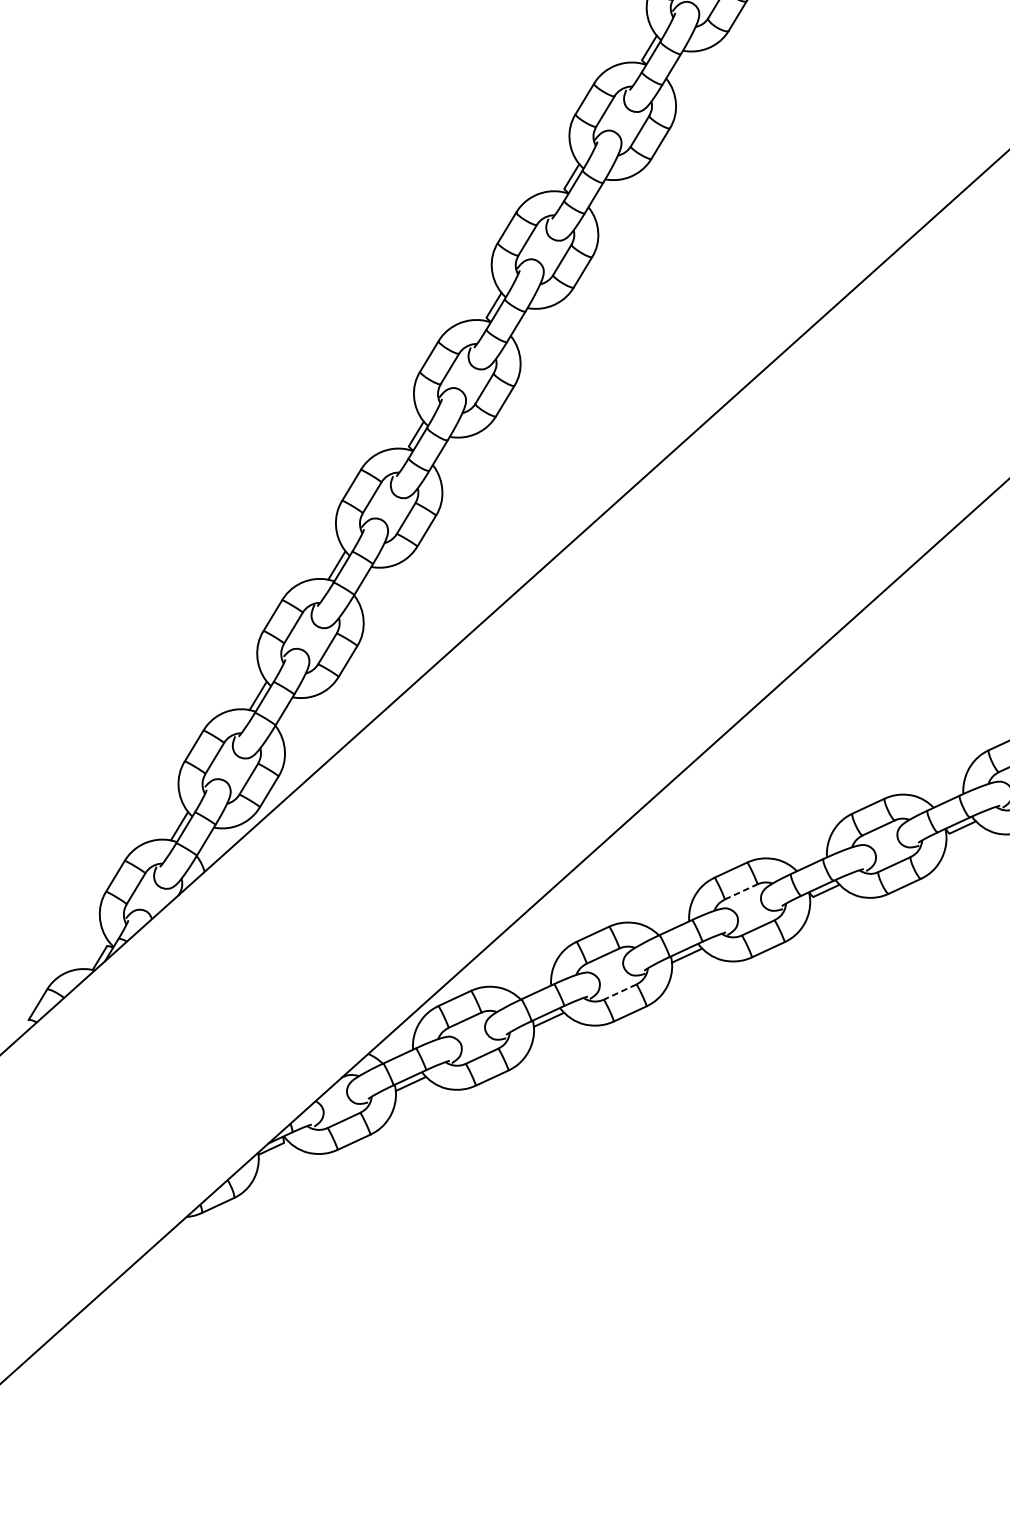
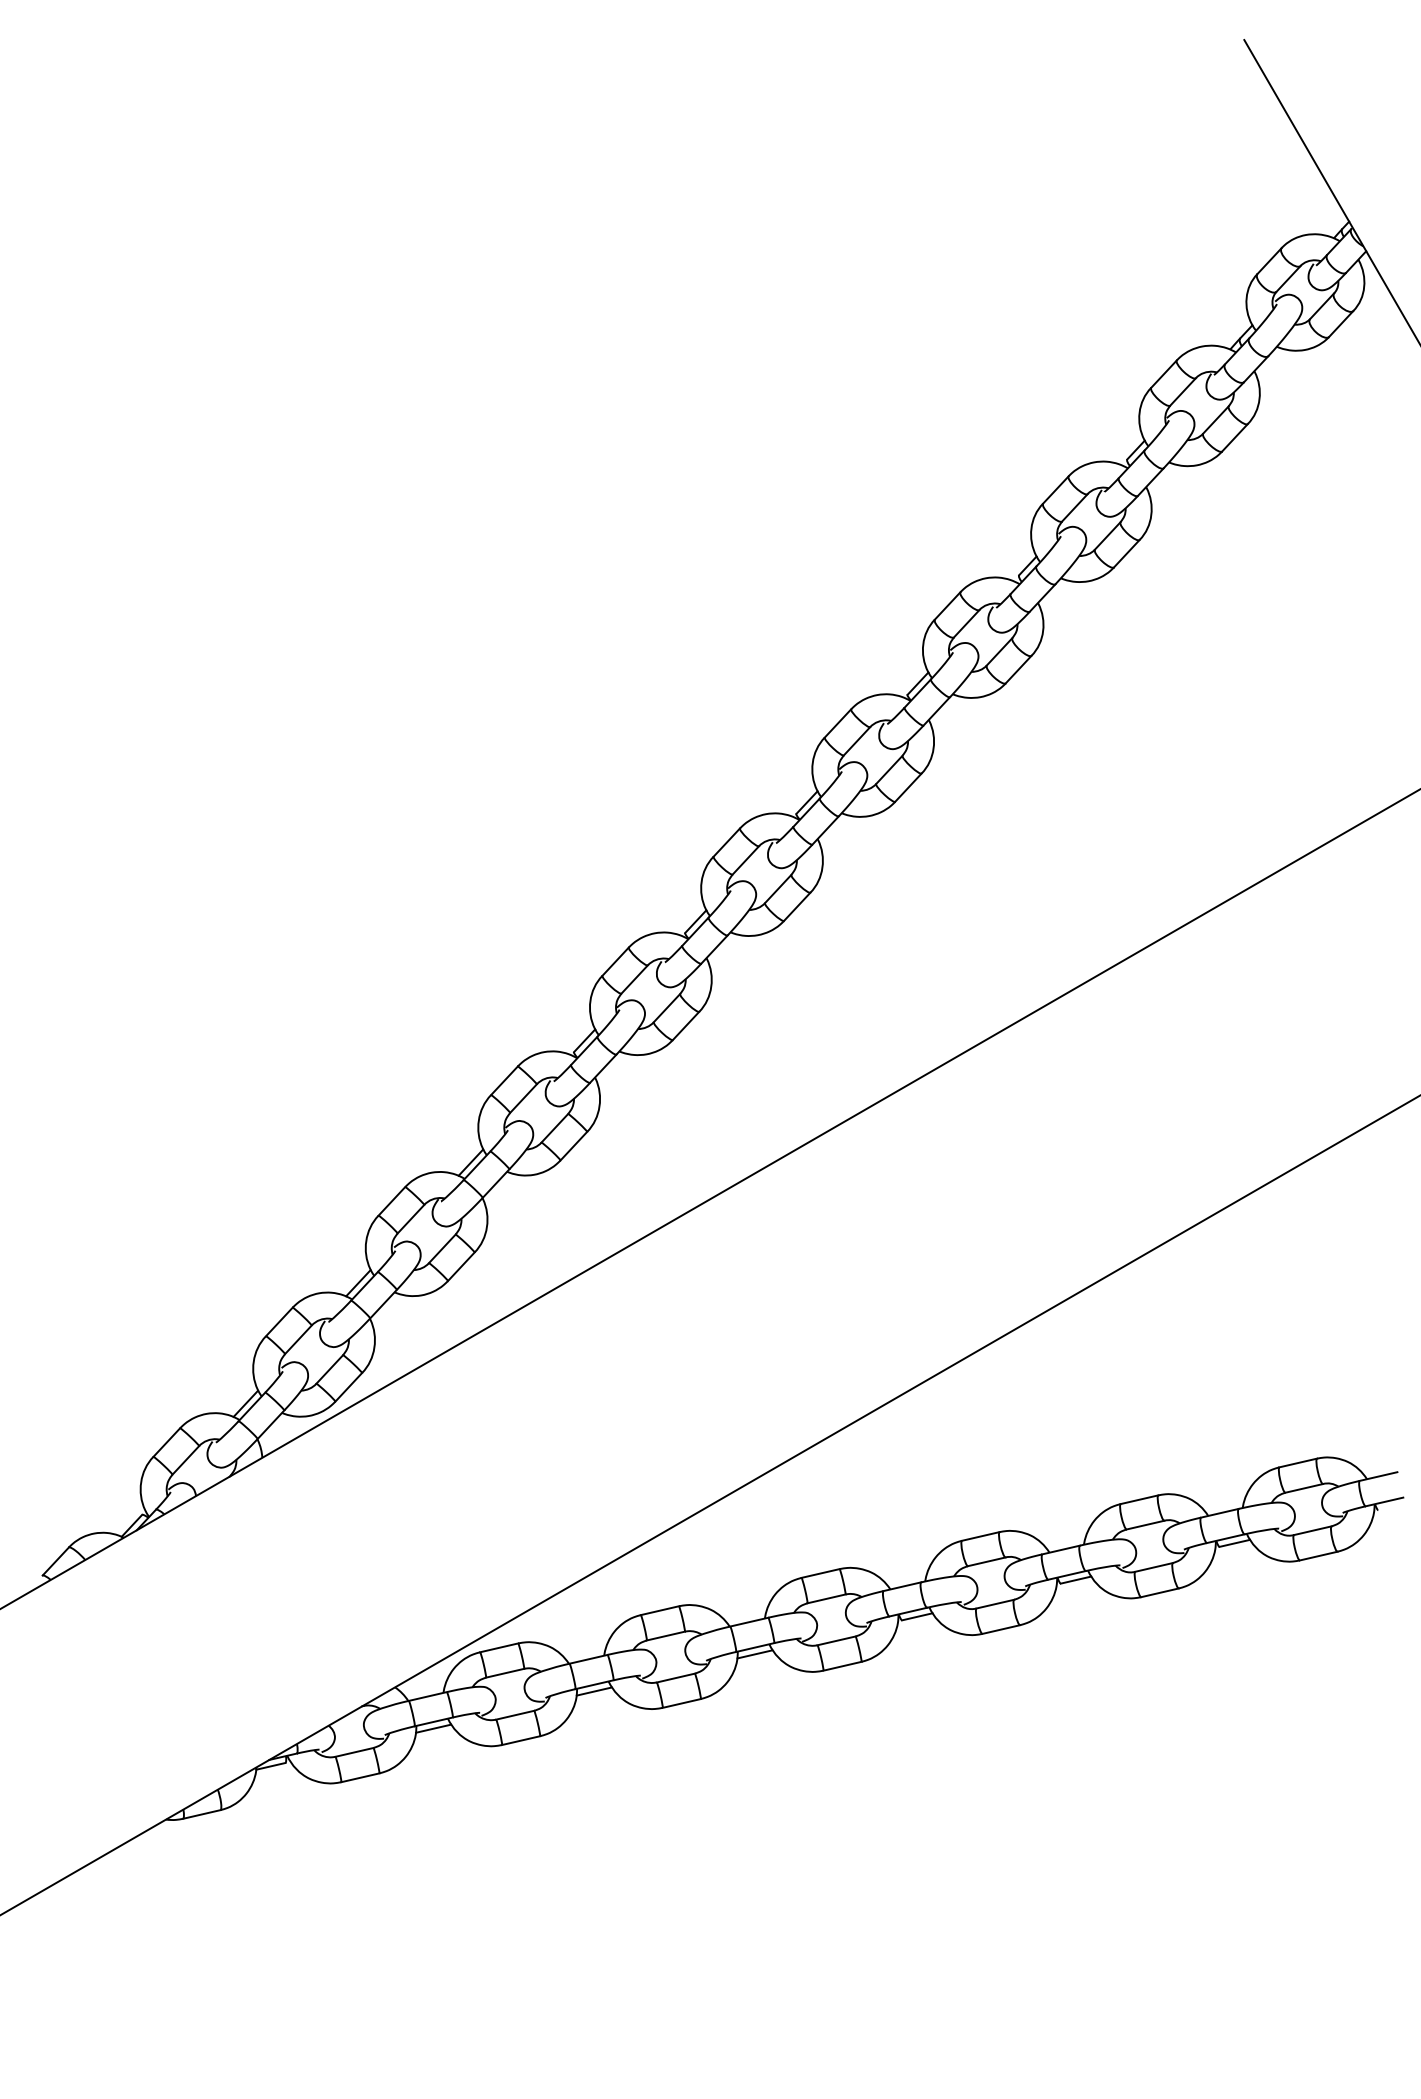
line: (741, 891) -> (826, 1598), dashed -> solid
line: (619, 992) -> (675, 1678), dashed -> solid

